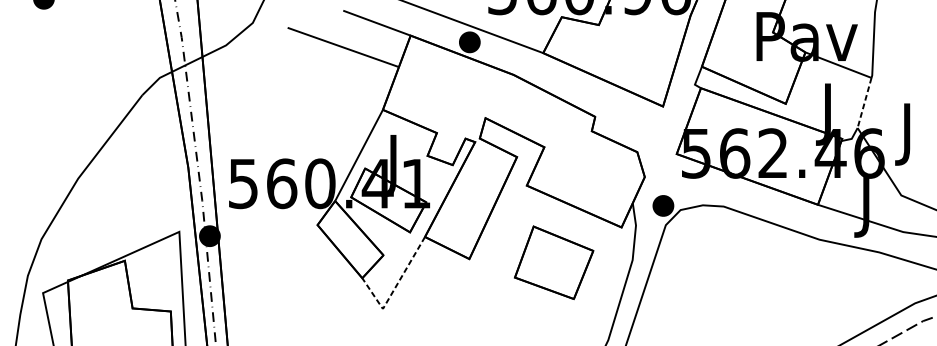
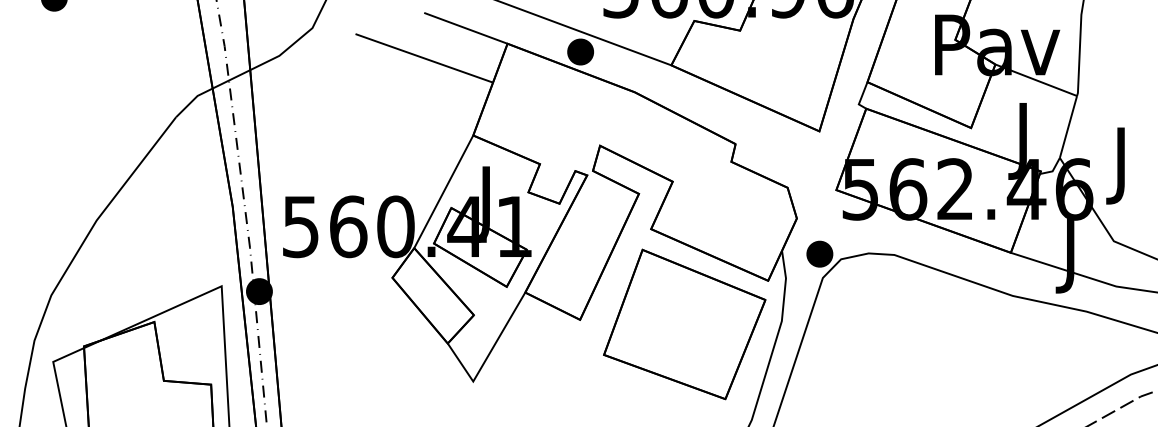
line: (864, 103) -> (1068, 127), dashed -> solid
part: (553, 262) -> (684, 324), size x1.67
line: (394, 289) -> (487, 357), dashed -> solid

